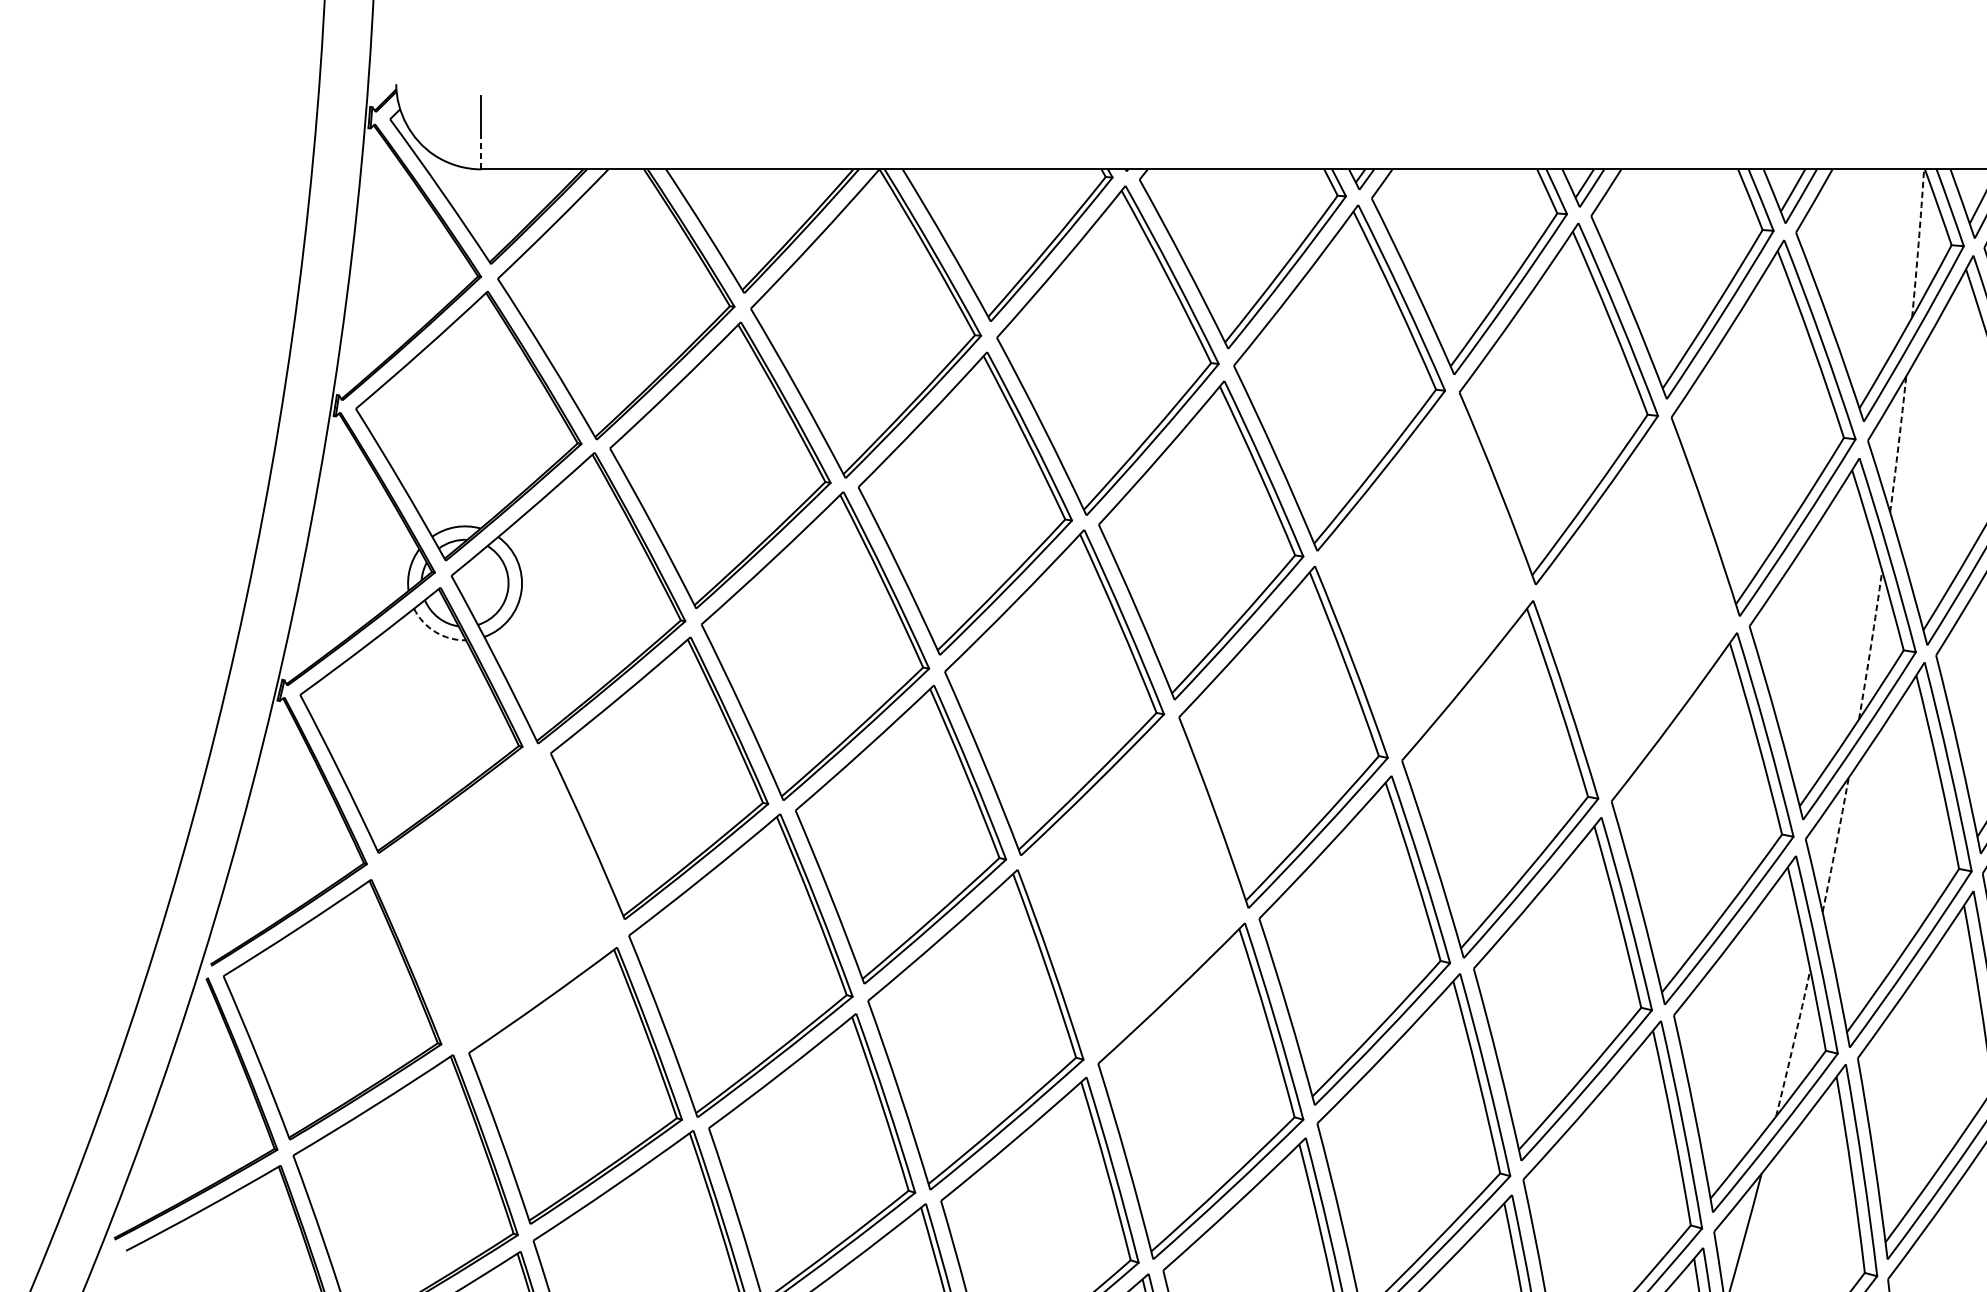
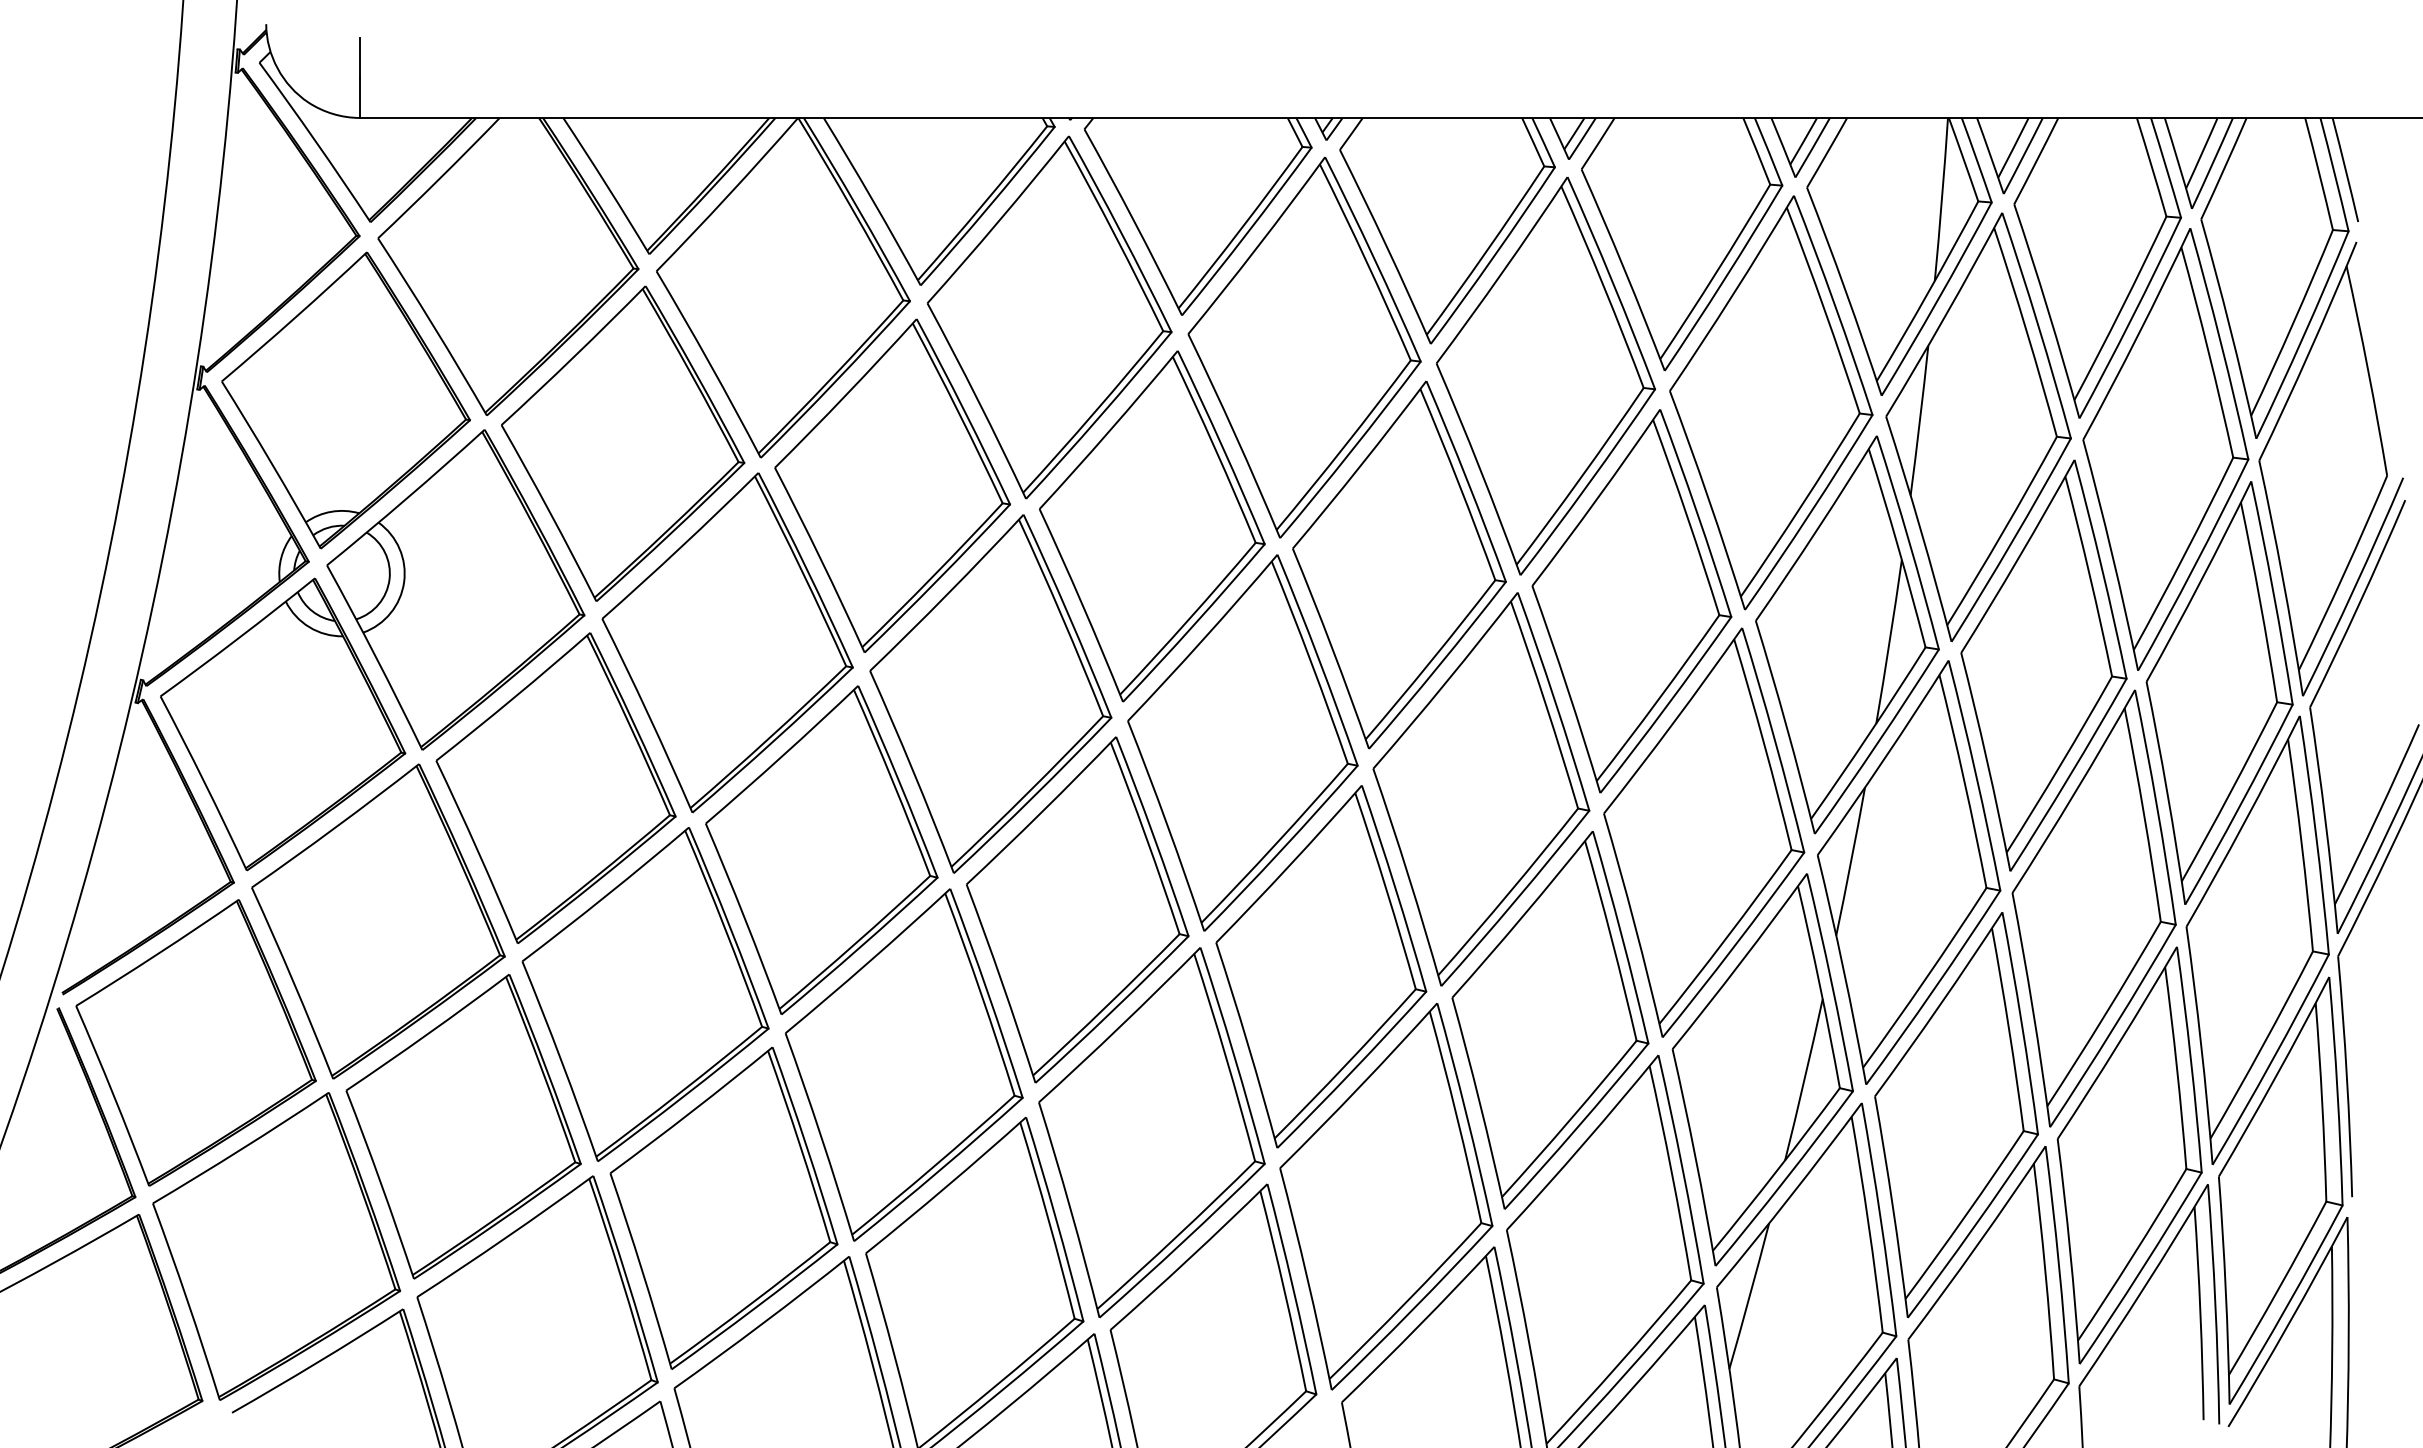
line: (481, 151) -> (360, 98), dashed -> solid
arc: (1918, 243) -> (1941, 199), dashed -> solid
arc: (1898, 444) -> (1919, 420), dashed -> solid
part: (1425, 575) -> (1399, 564), added
part: (1636, 608) -> (1631, 601), added
arc: (435, 632) -> (309, 627), dashed -> solid
arc: (1870, 645) -> (1889, 641), dashed -> solid
arc: (1836, 844) -> (1851, 861), dashed -> solid
part: (1133, 888) -> (1077, 909), added
part: (498, 899) -> (378, 921), added
arc: (1793, 1042) -> (1804, 1079), dashed -> solid

